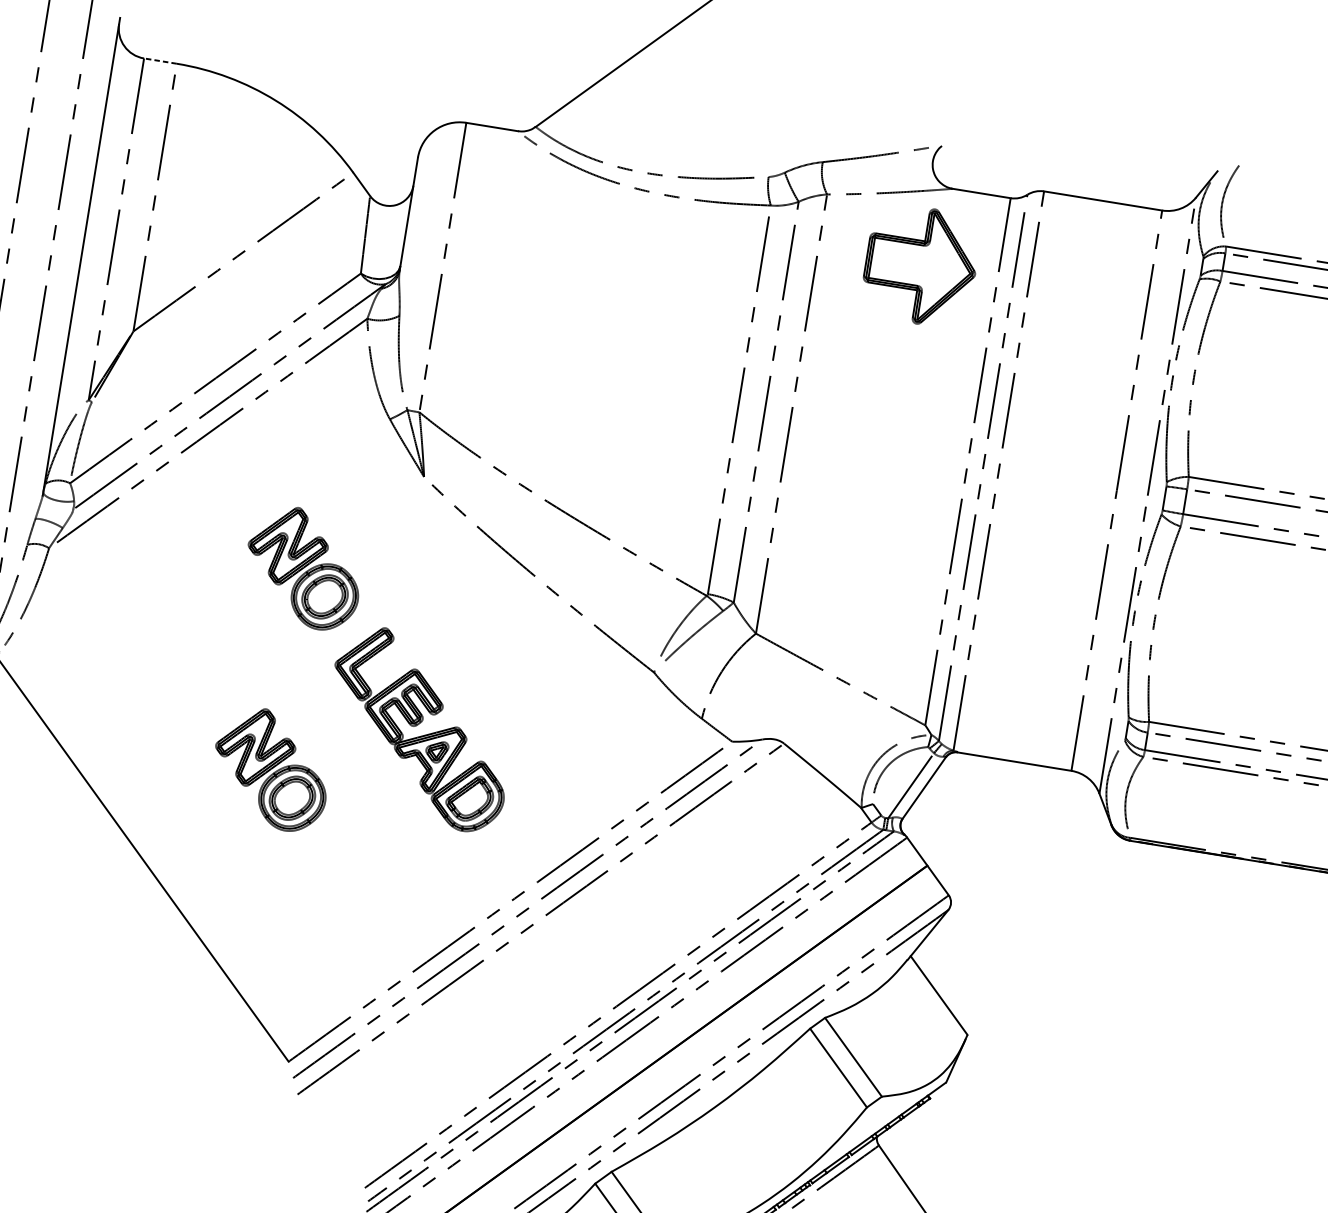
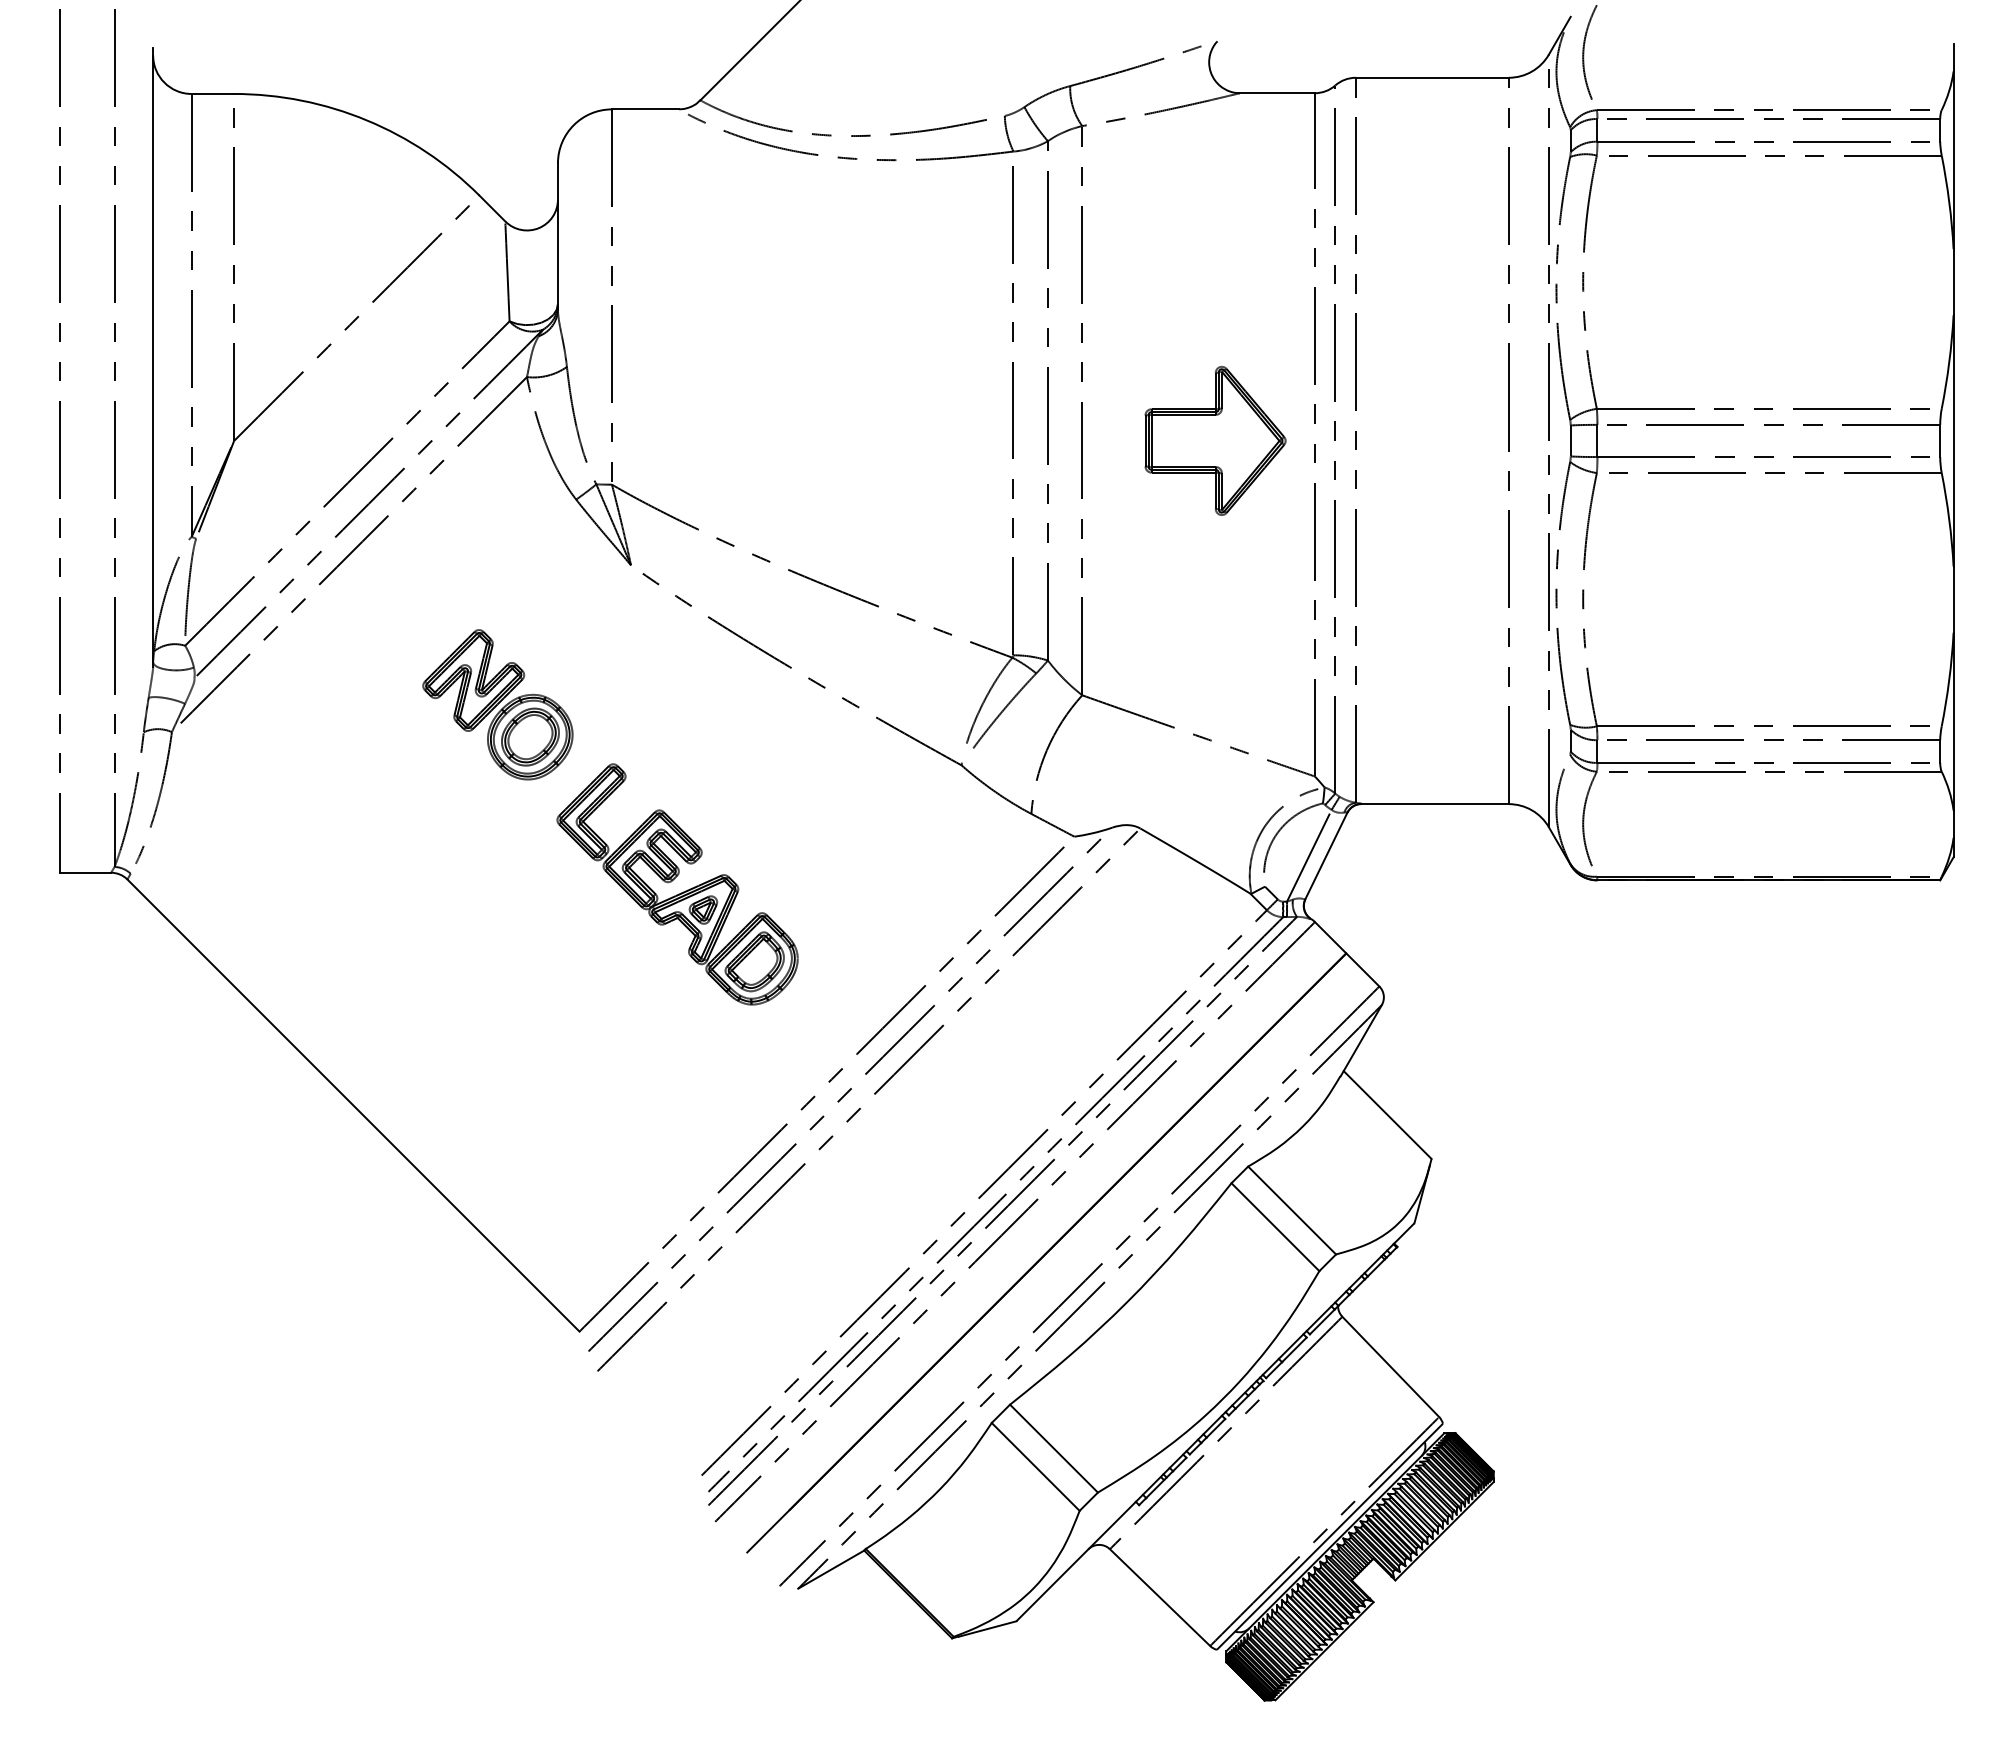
line: (160, 60) -> (212, 93), dashed -> solid
part: (921, 265) -> (1215, 440), moved
part: (271, 768) -> (497, 965), removed

